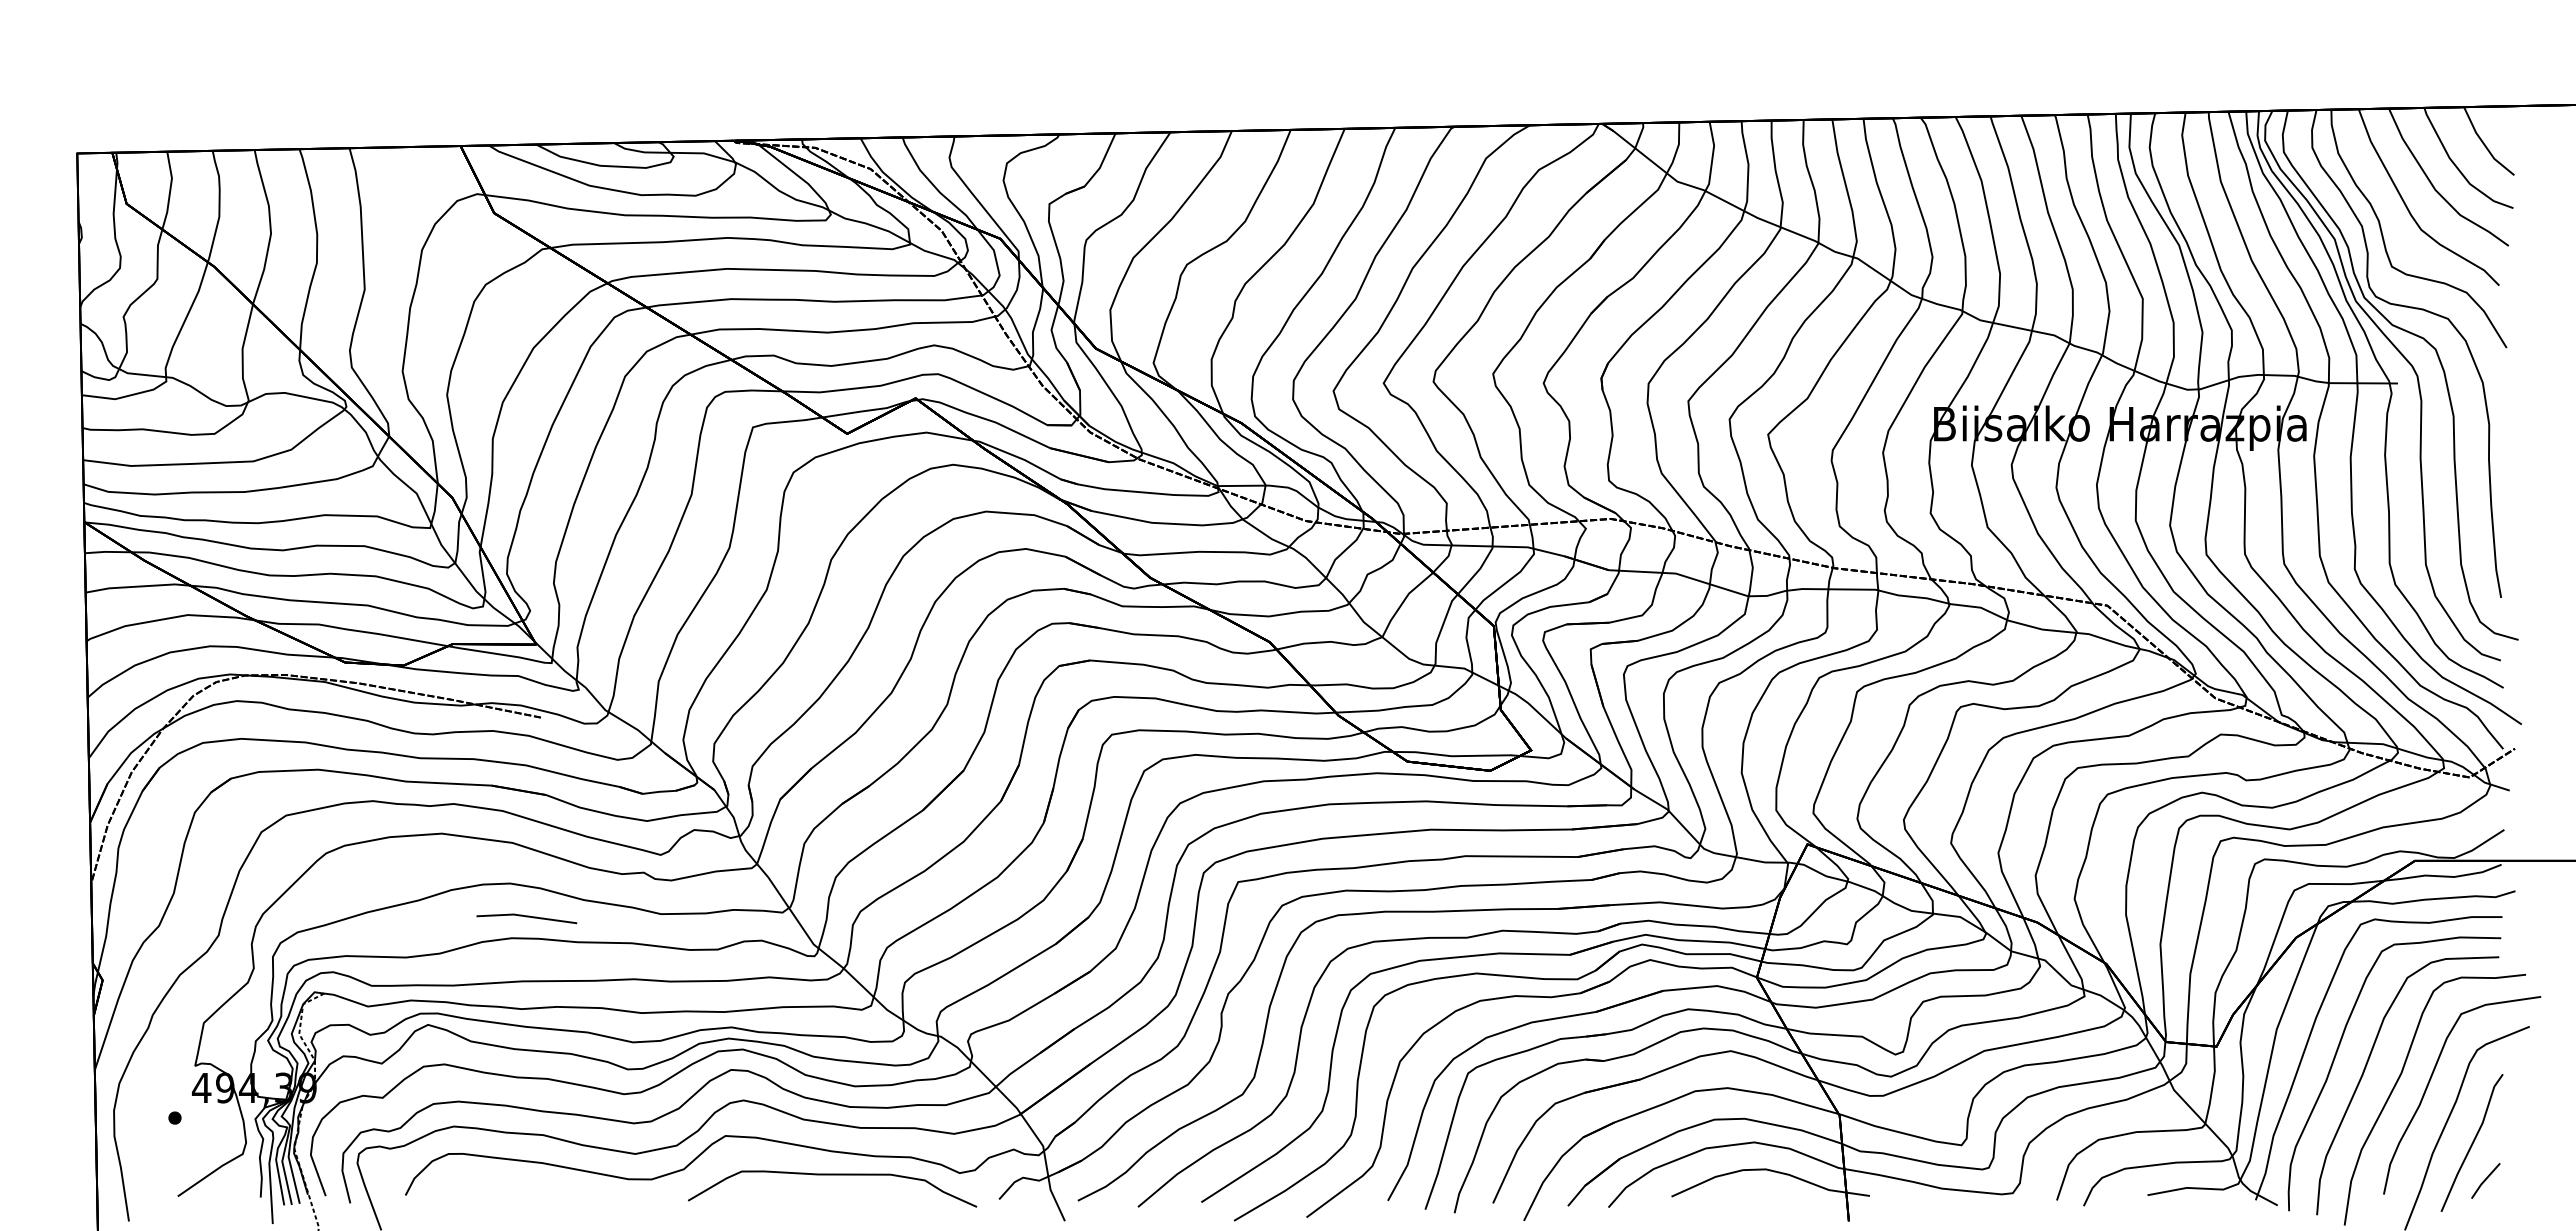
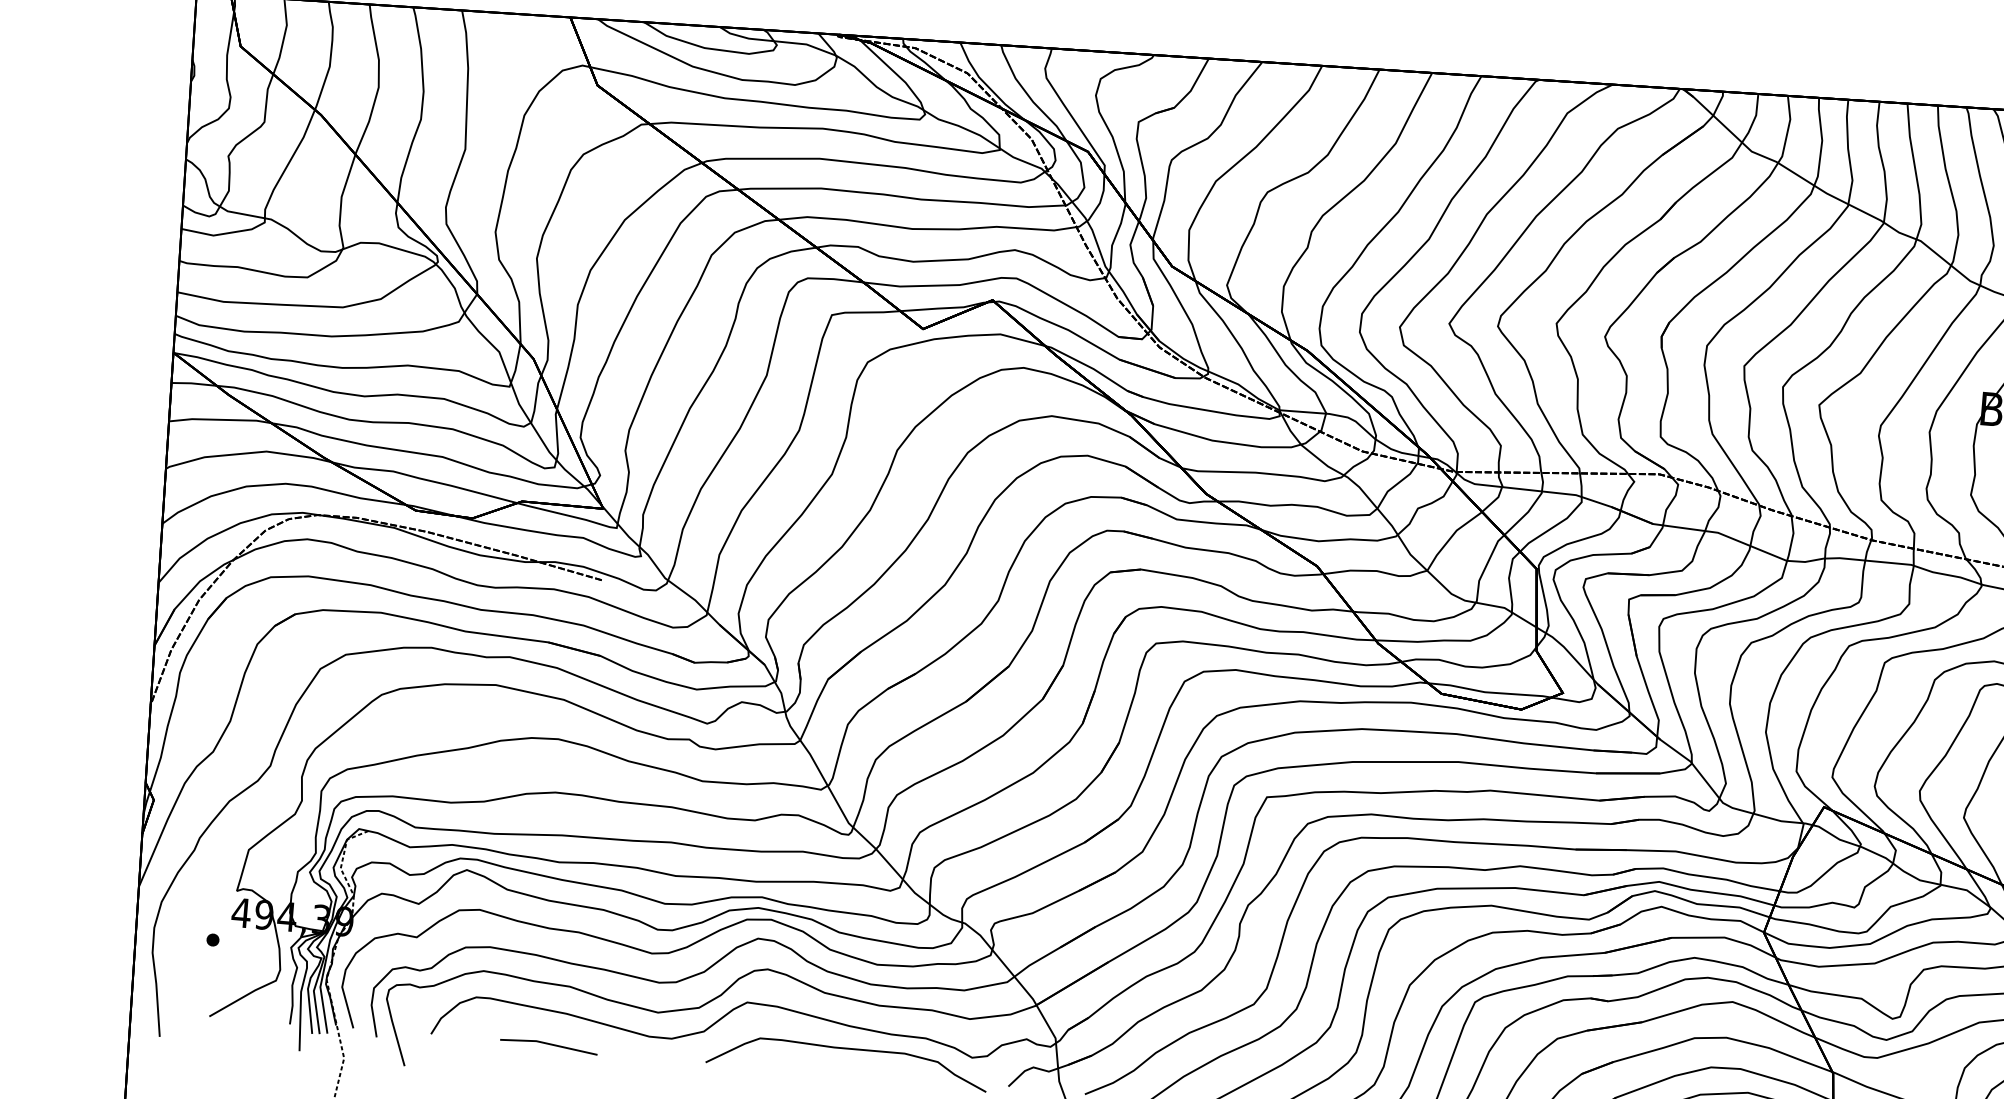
line: (526, 917) -> (548, 1045), moved

